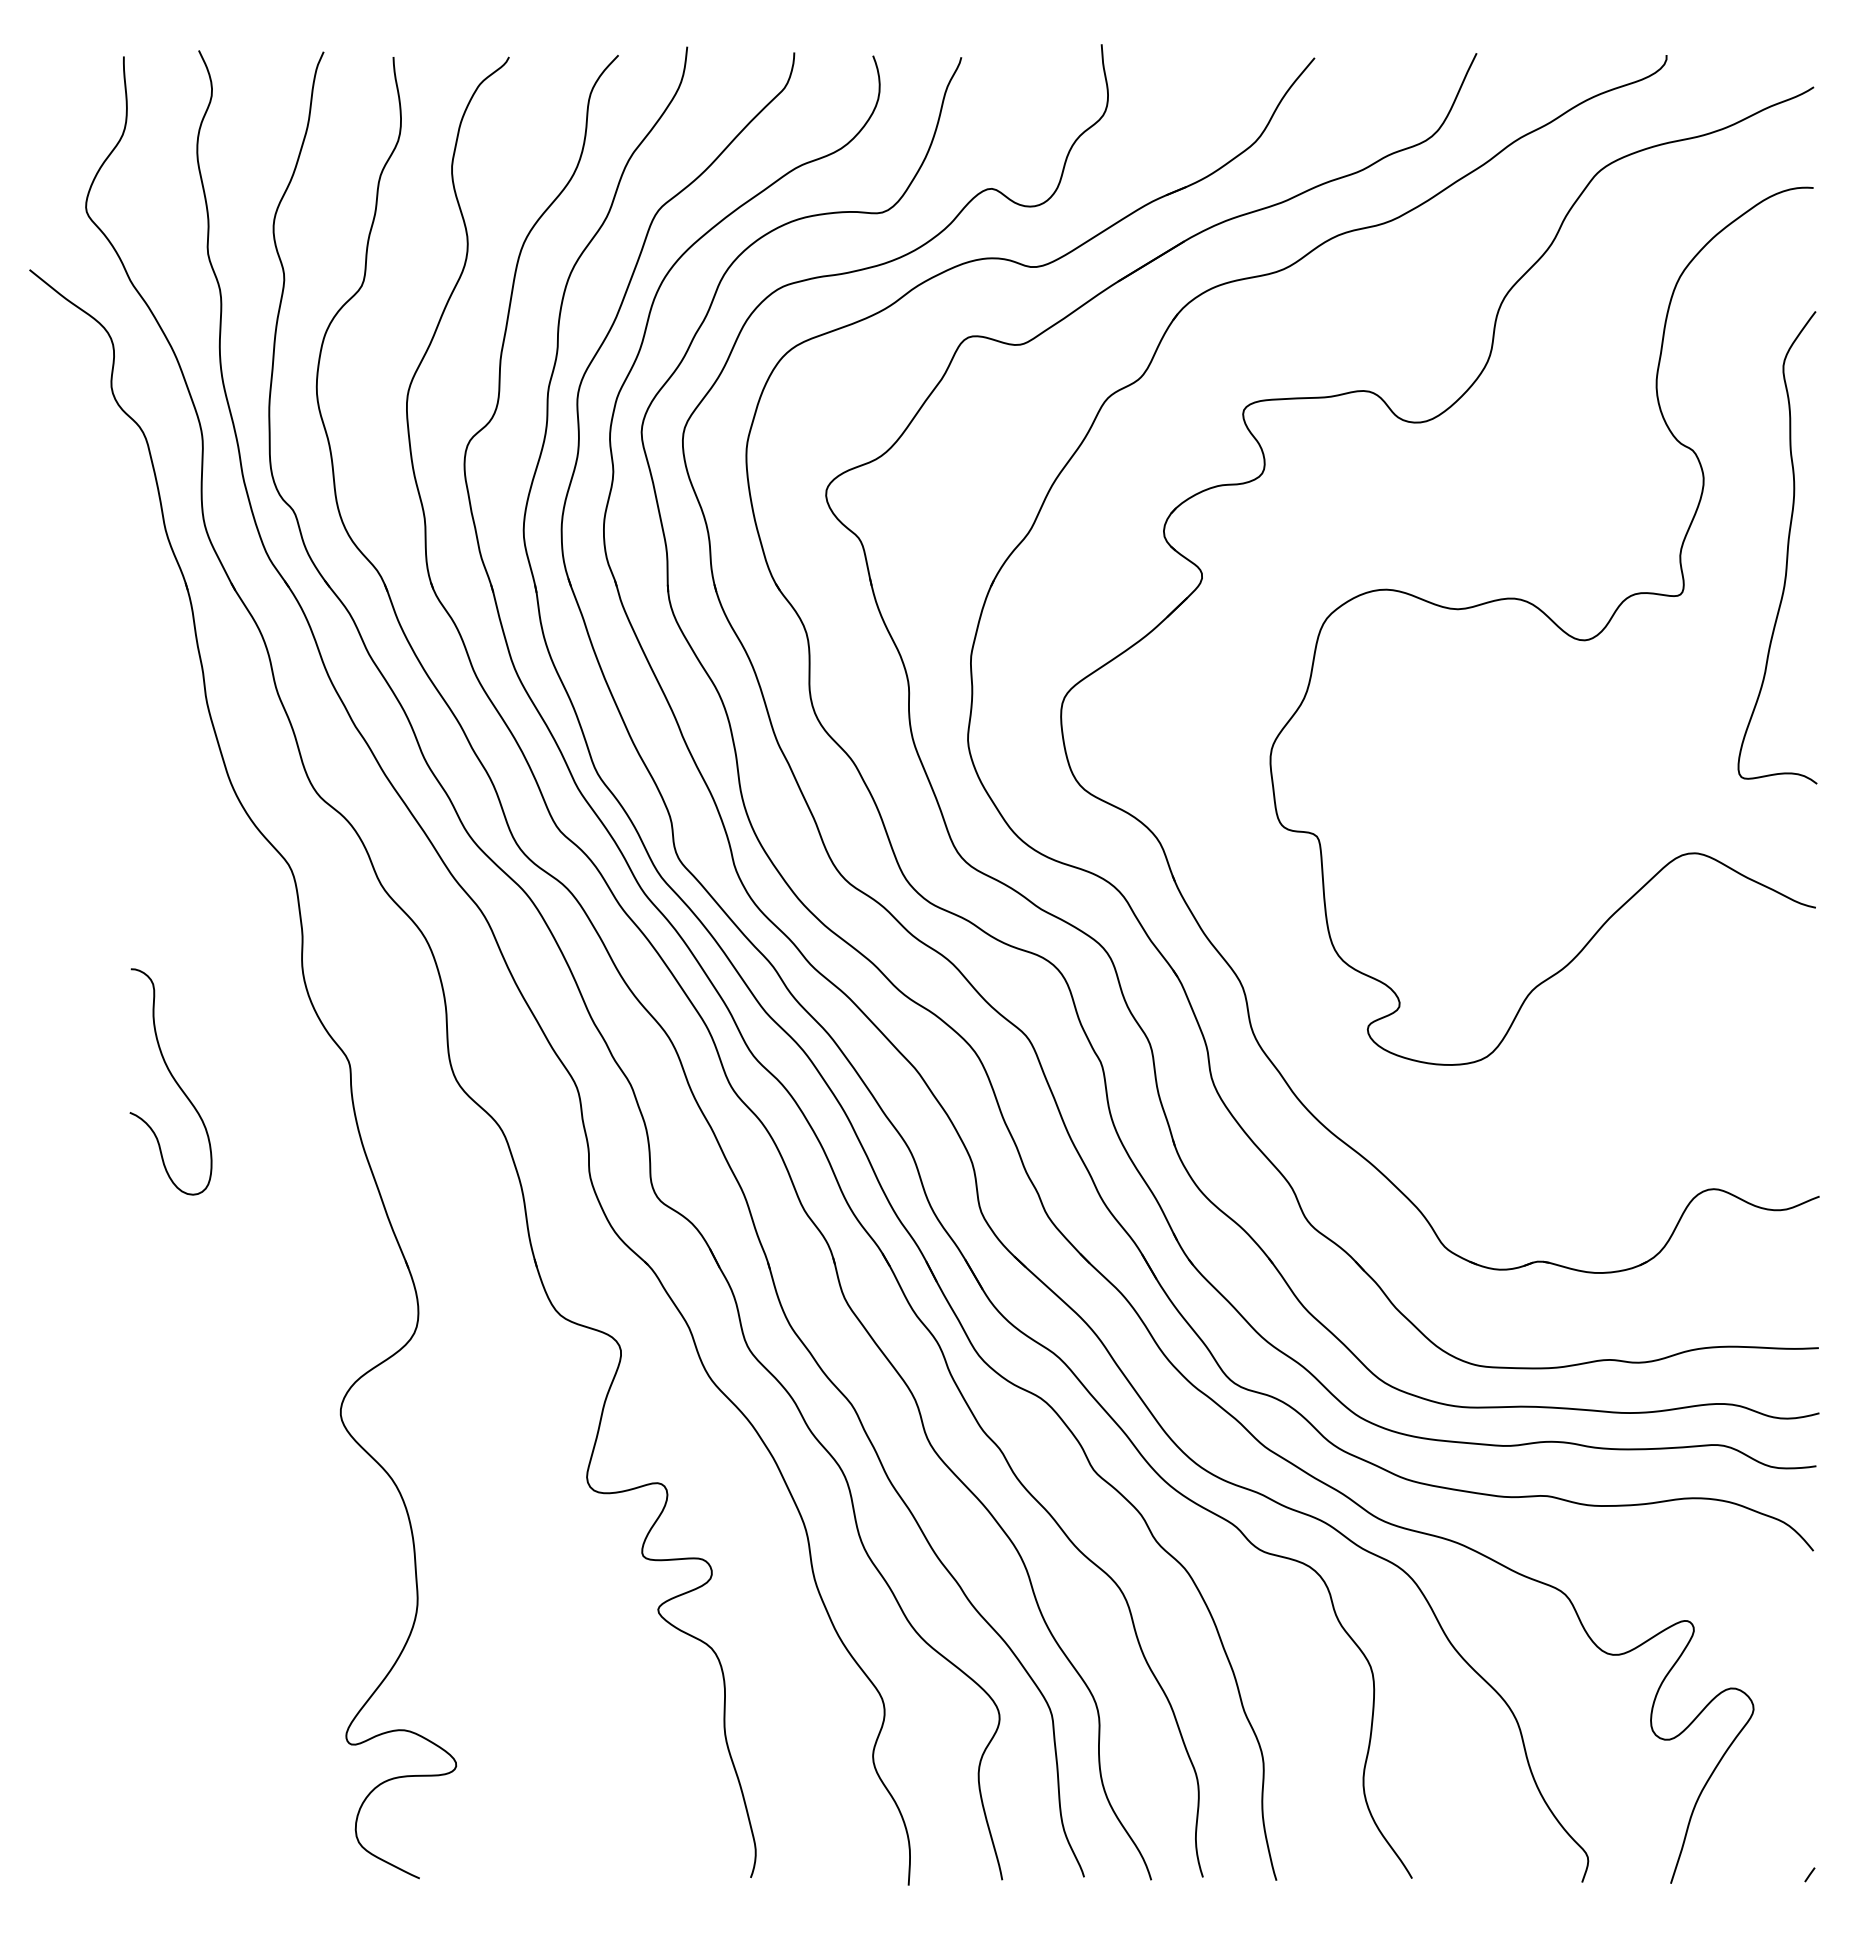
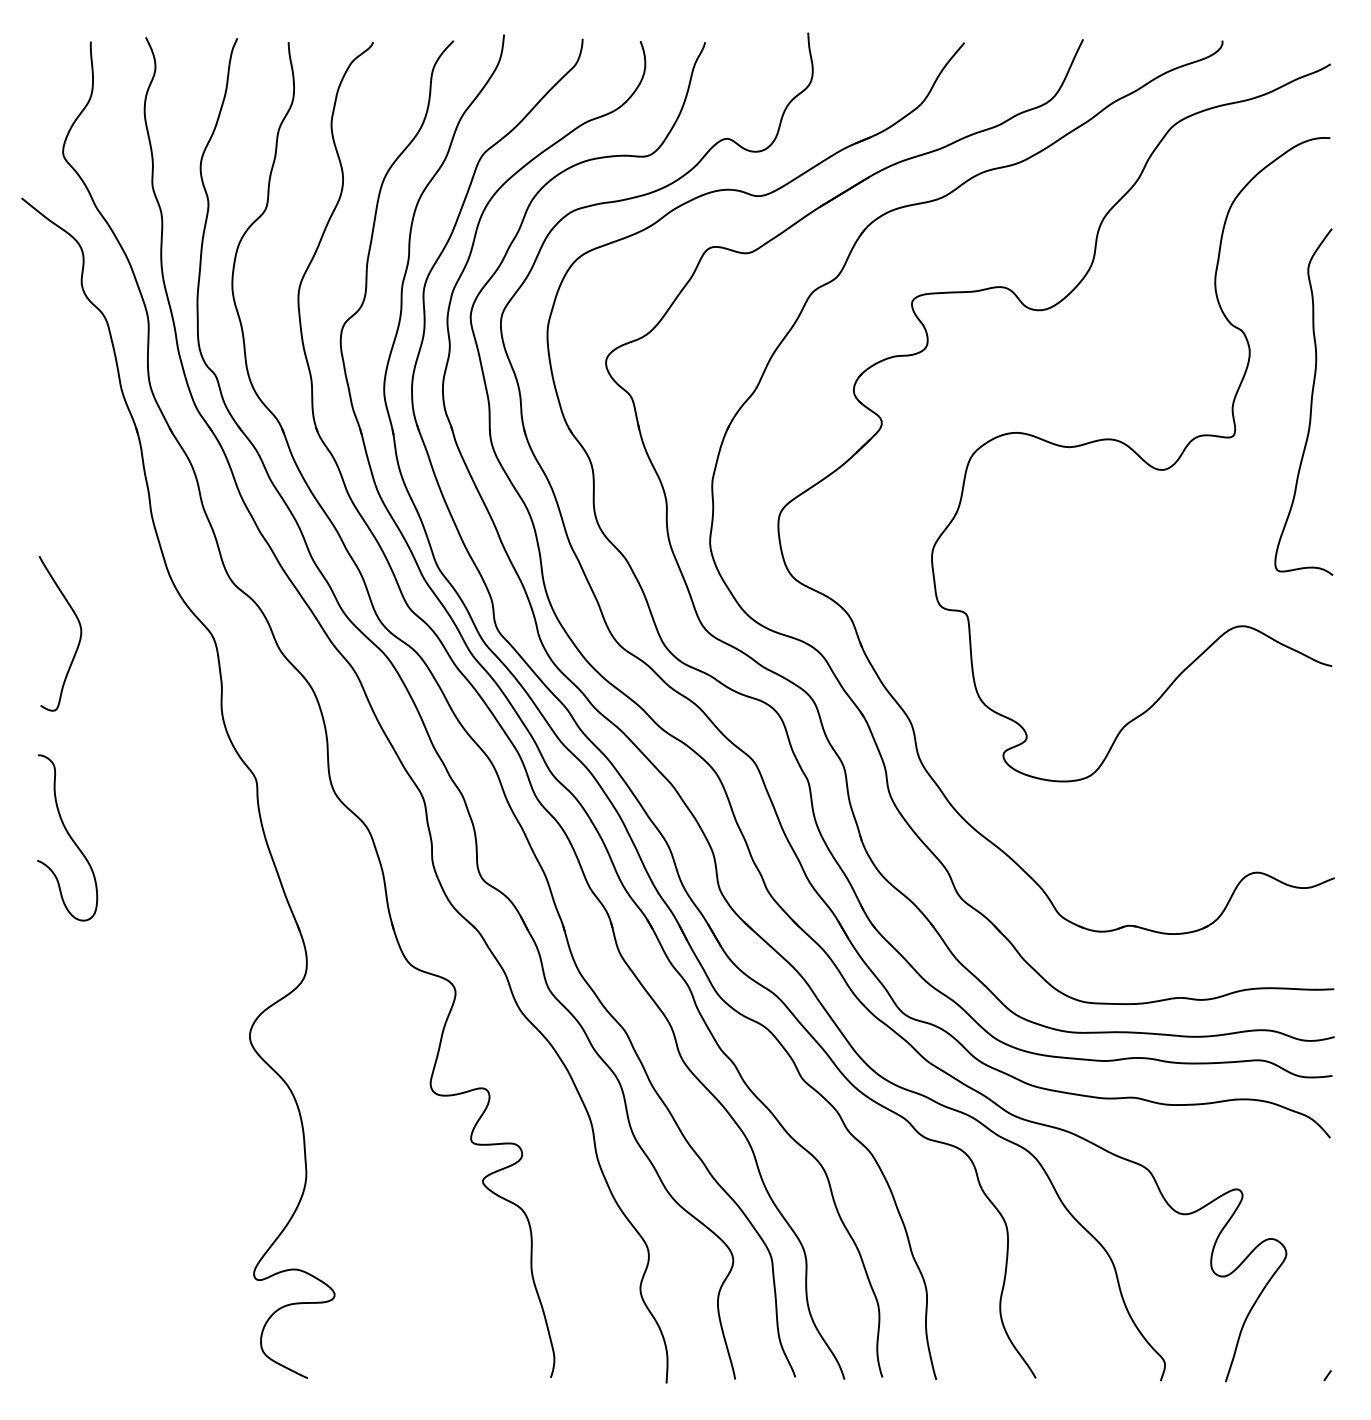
curve: (108, 870) -> (79, 638), added
curve: (172, 1078) -> (68, 835), moved

